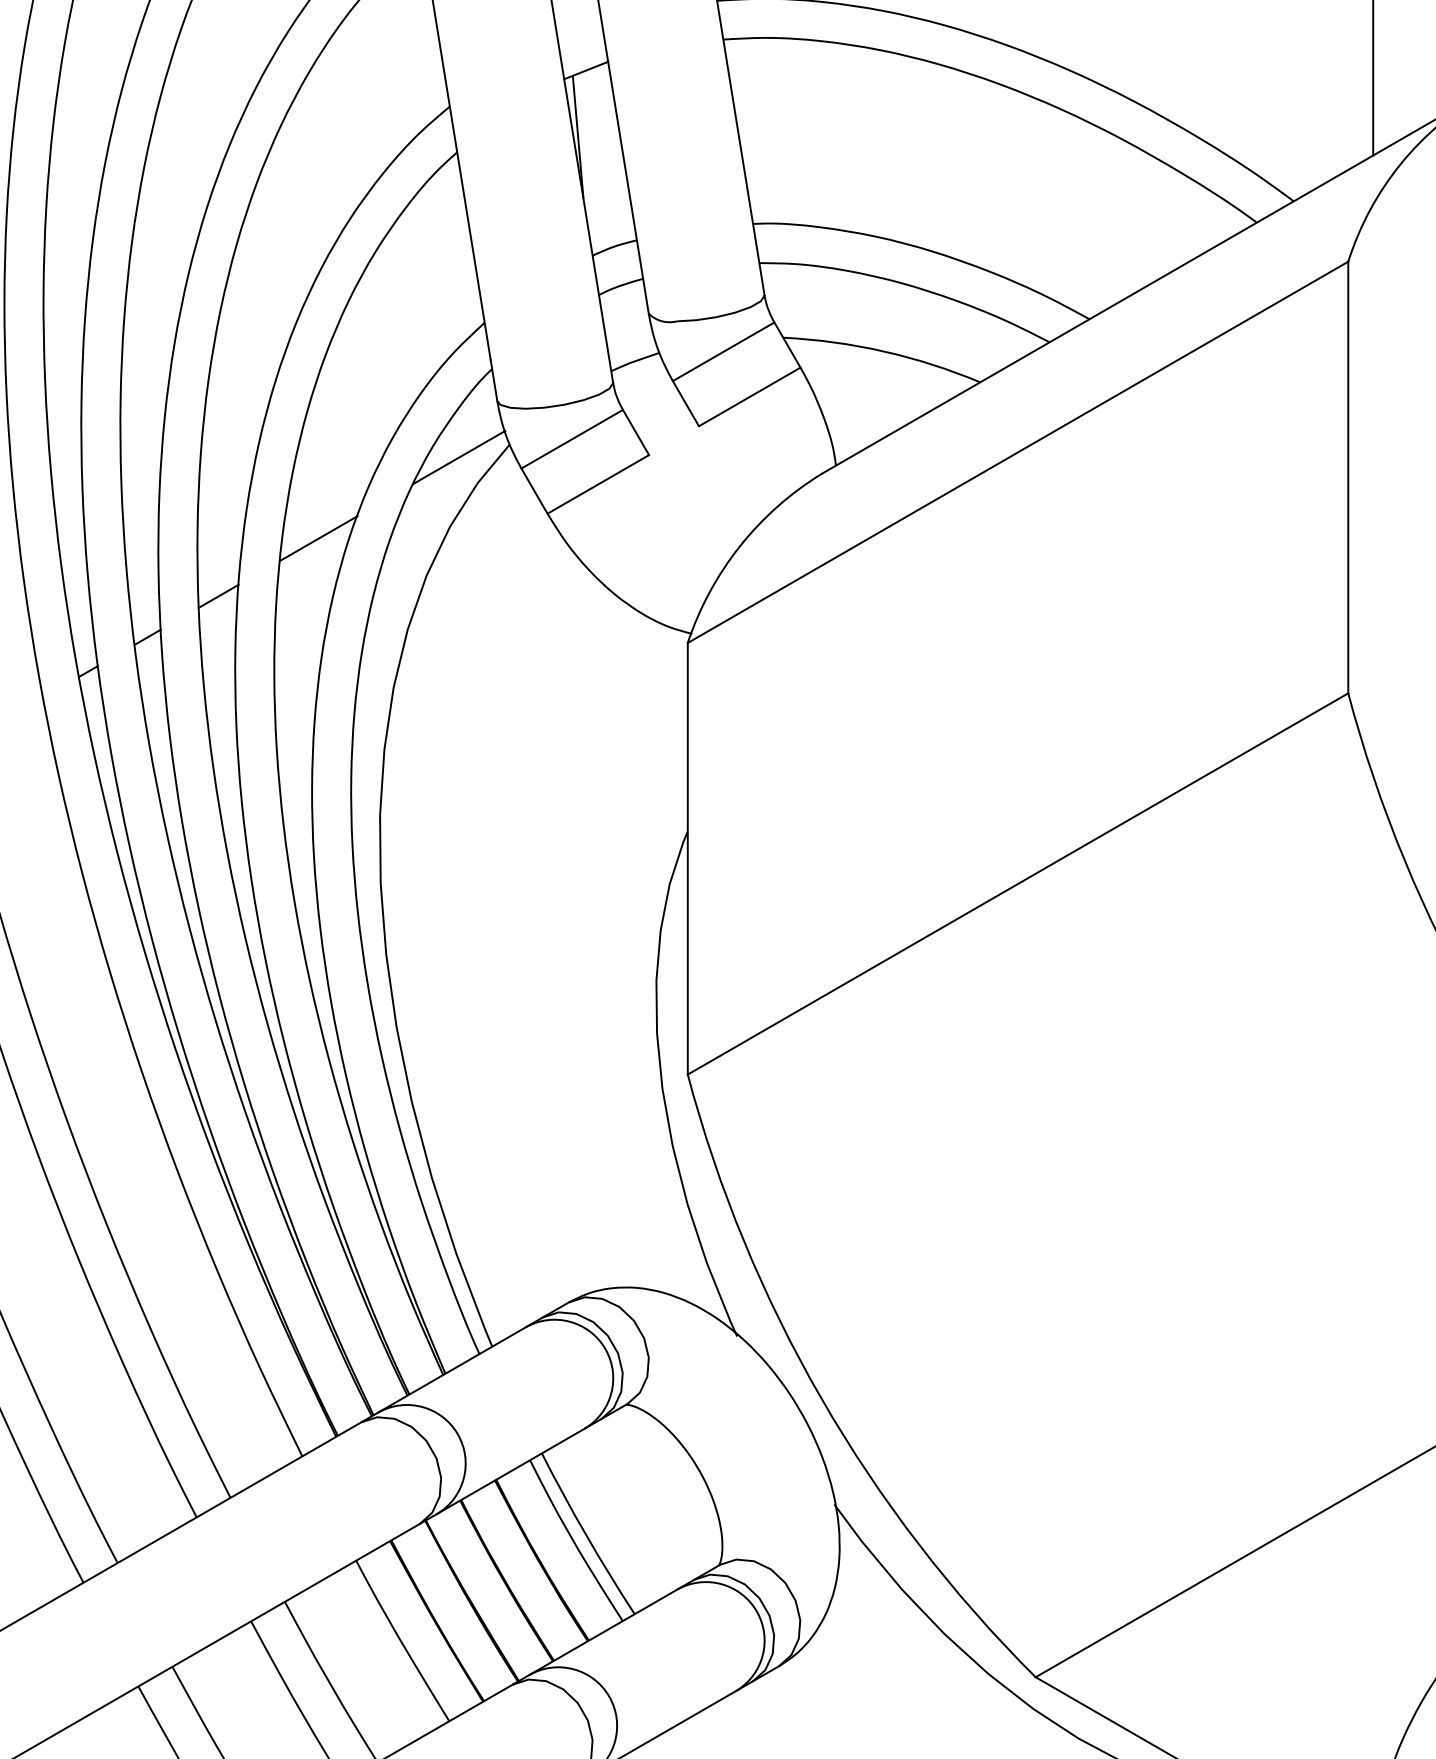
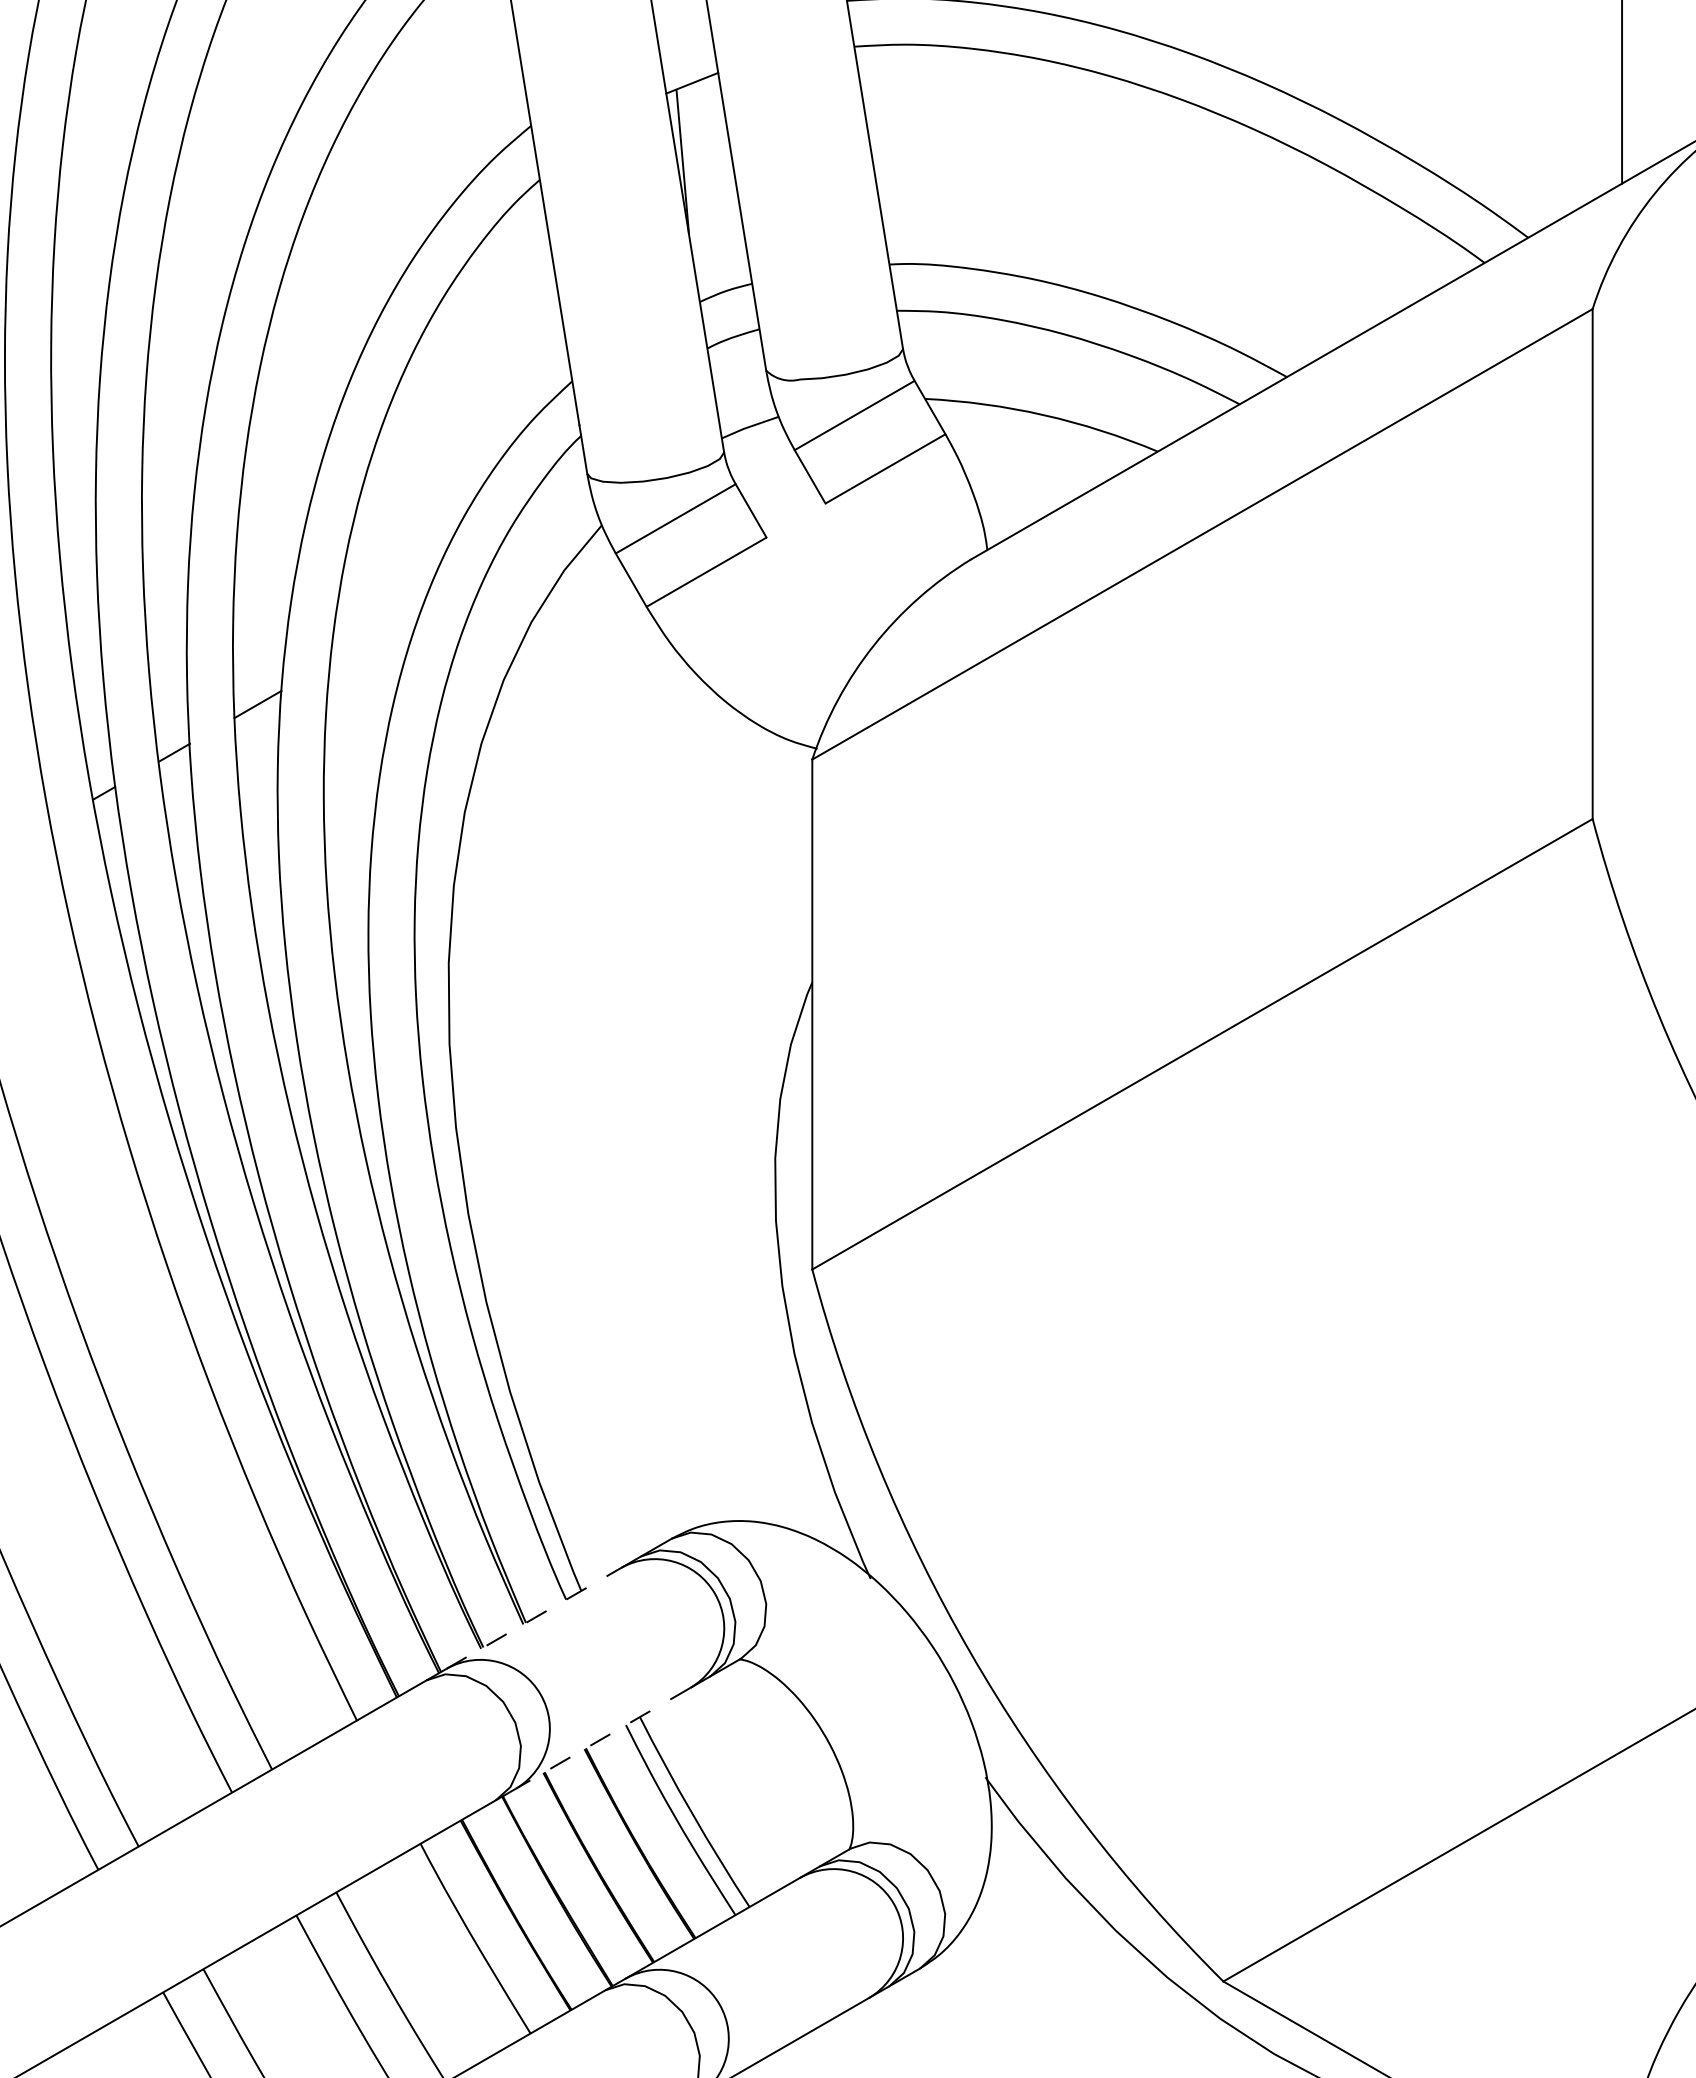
line: (458, 457) -> (541, 540), removed
line: (318, 537) -> (376, 635), removed
line: (451, 1369) -> (533, 1618), solid -> dashed
line: (511, 1471) -> (603, 1738), solid -> dashed

